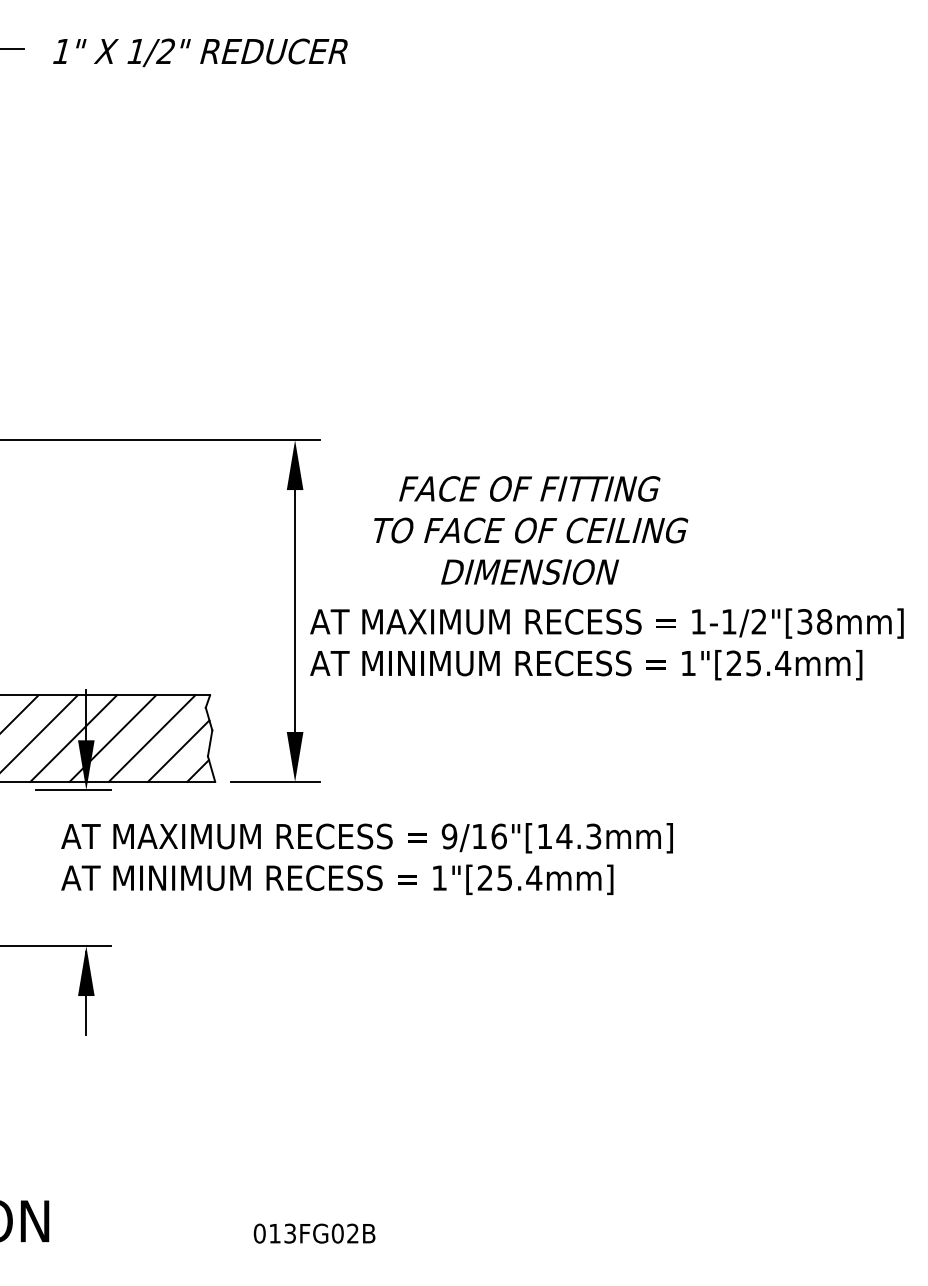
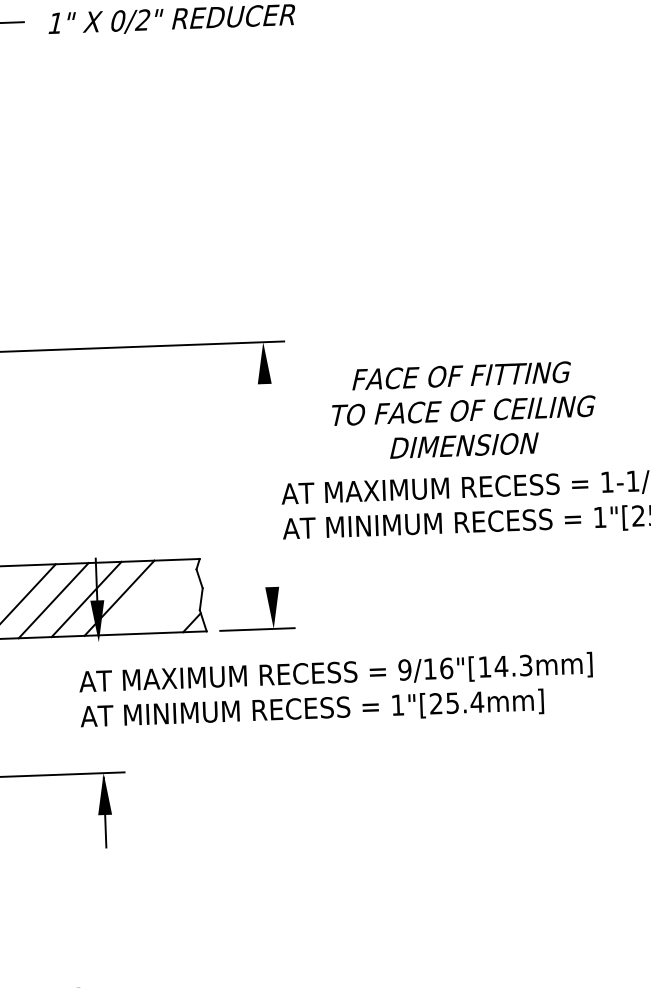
text: (136, 51) -> (118, 21), 1/2" -> 0/2"
line: (295, 611) -> (268, 485), removed
line: (151, 738) -> (151, 596), removed
line: (178, 750) -> (174, 606), removed
line: (73, 790) -> (88, 642), removed

